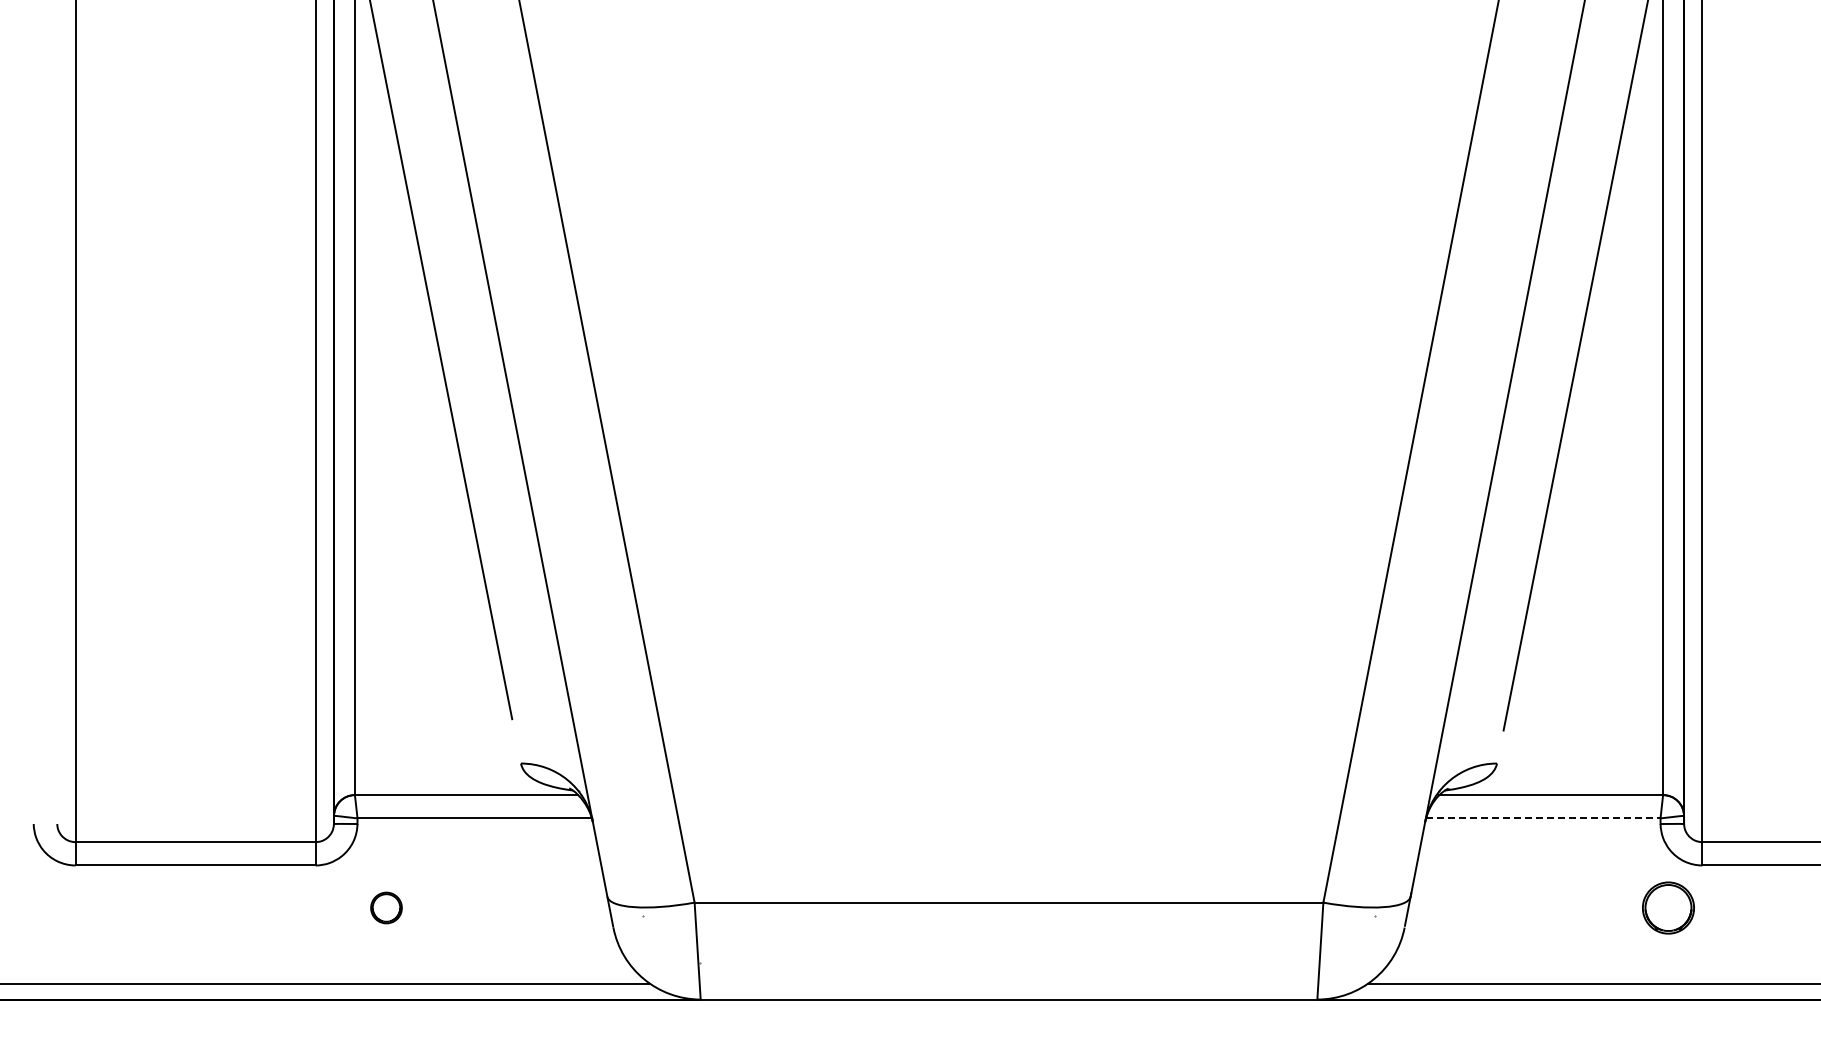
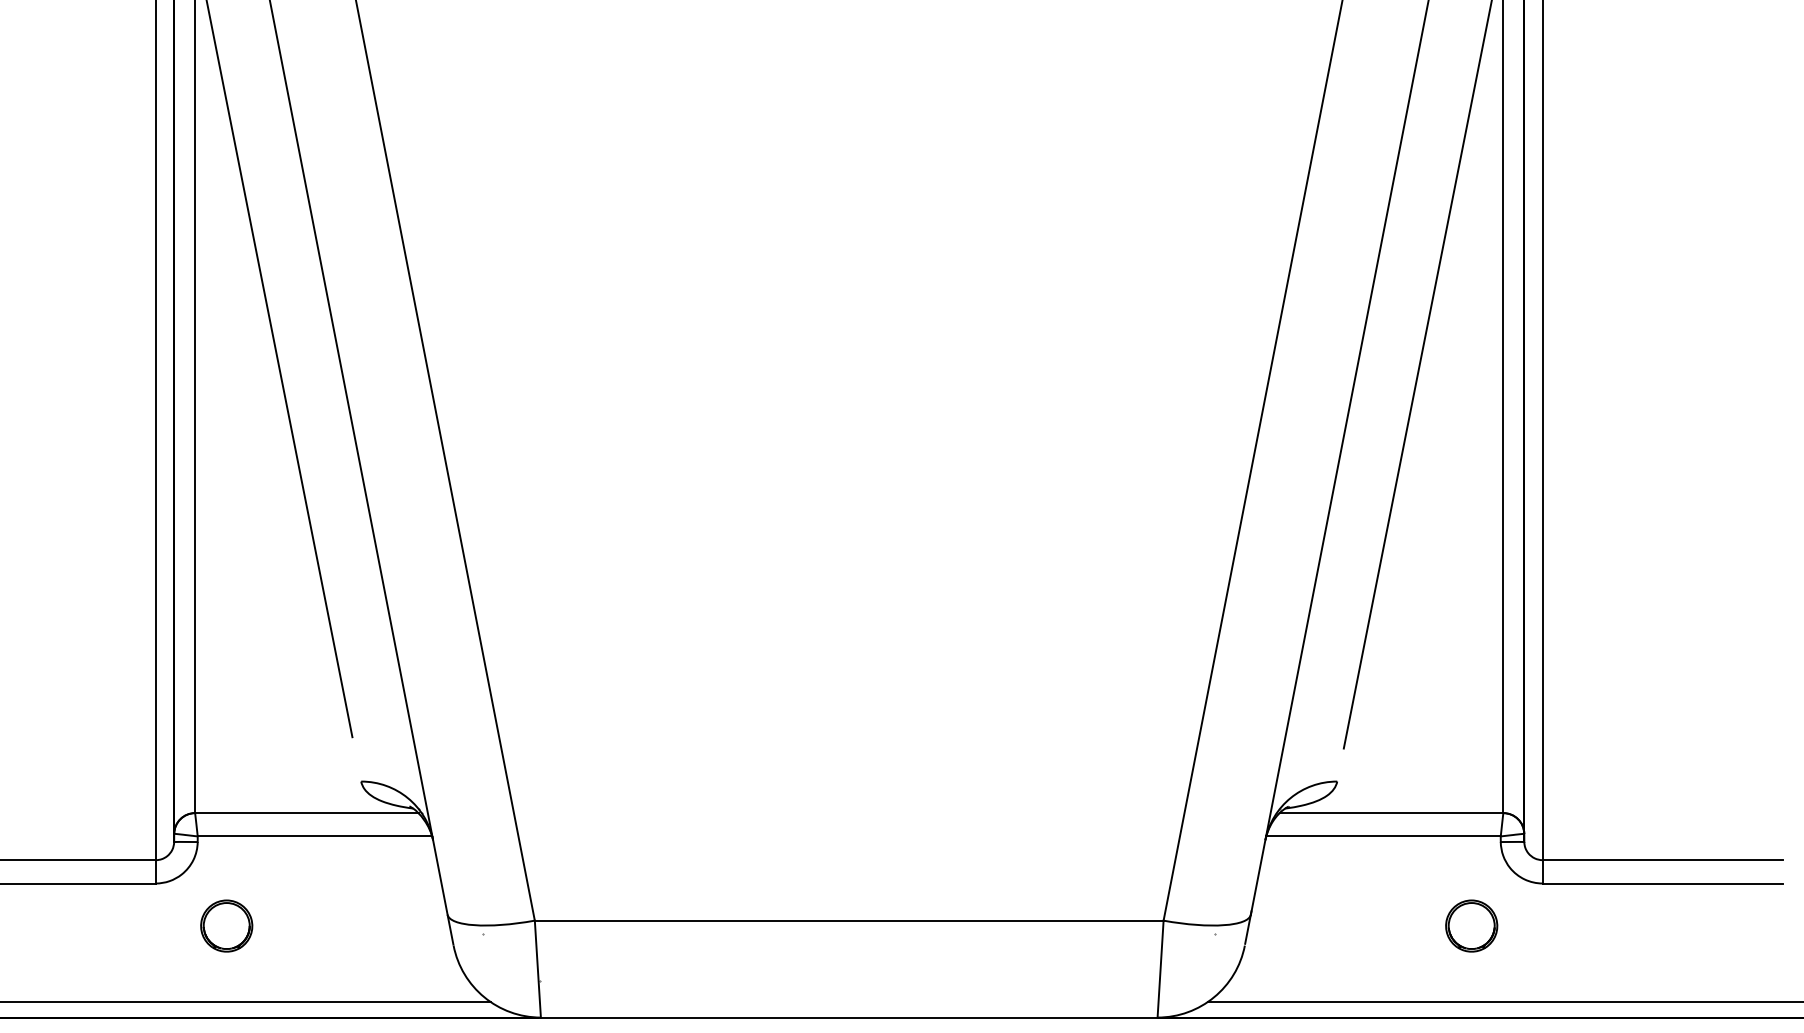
line: (1543, 818) -> (1383, 836), dashed -> solid
part: (386, 907) -> (226, 925), size x1.67
part: (1668, 907) -> (1471, 925), moved

